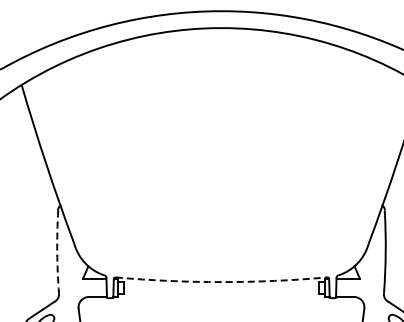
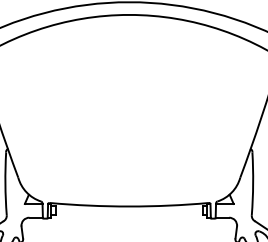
arc: (57, 252) -> (5, 184), dashed -> solid
arc: (221, 282) -> (129, 206), dashed -> solid

